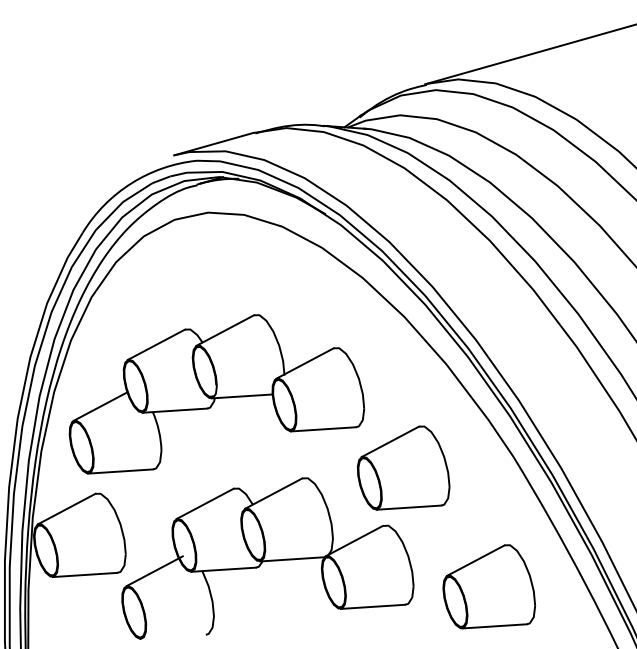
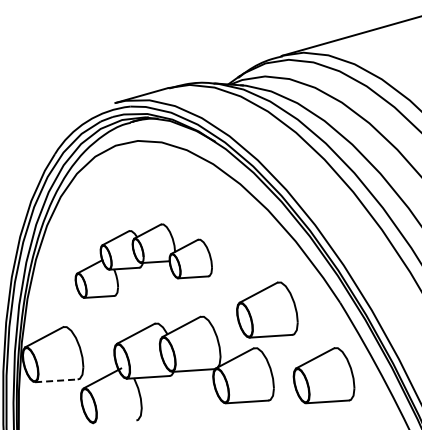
part: (216, 393) -> (143, 260), size x0.7
line: (85, 574) -> (56, 380), solid -> dashed
part: (488, 586) -> (323, 375), moved

